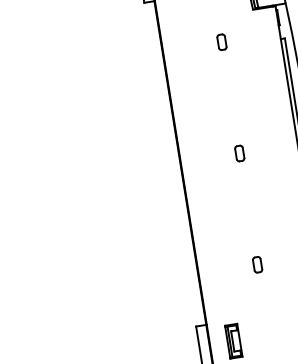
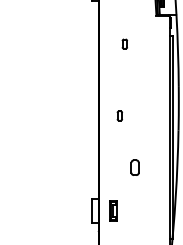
part: (221, 41) -> (124, 43), moved
part: (239, 152) -> (119, 115), moved
part: (256, 264) -> (134, 167), size x1.6

